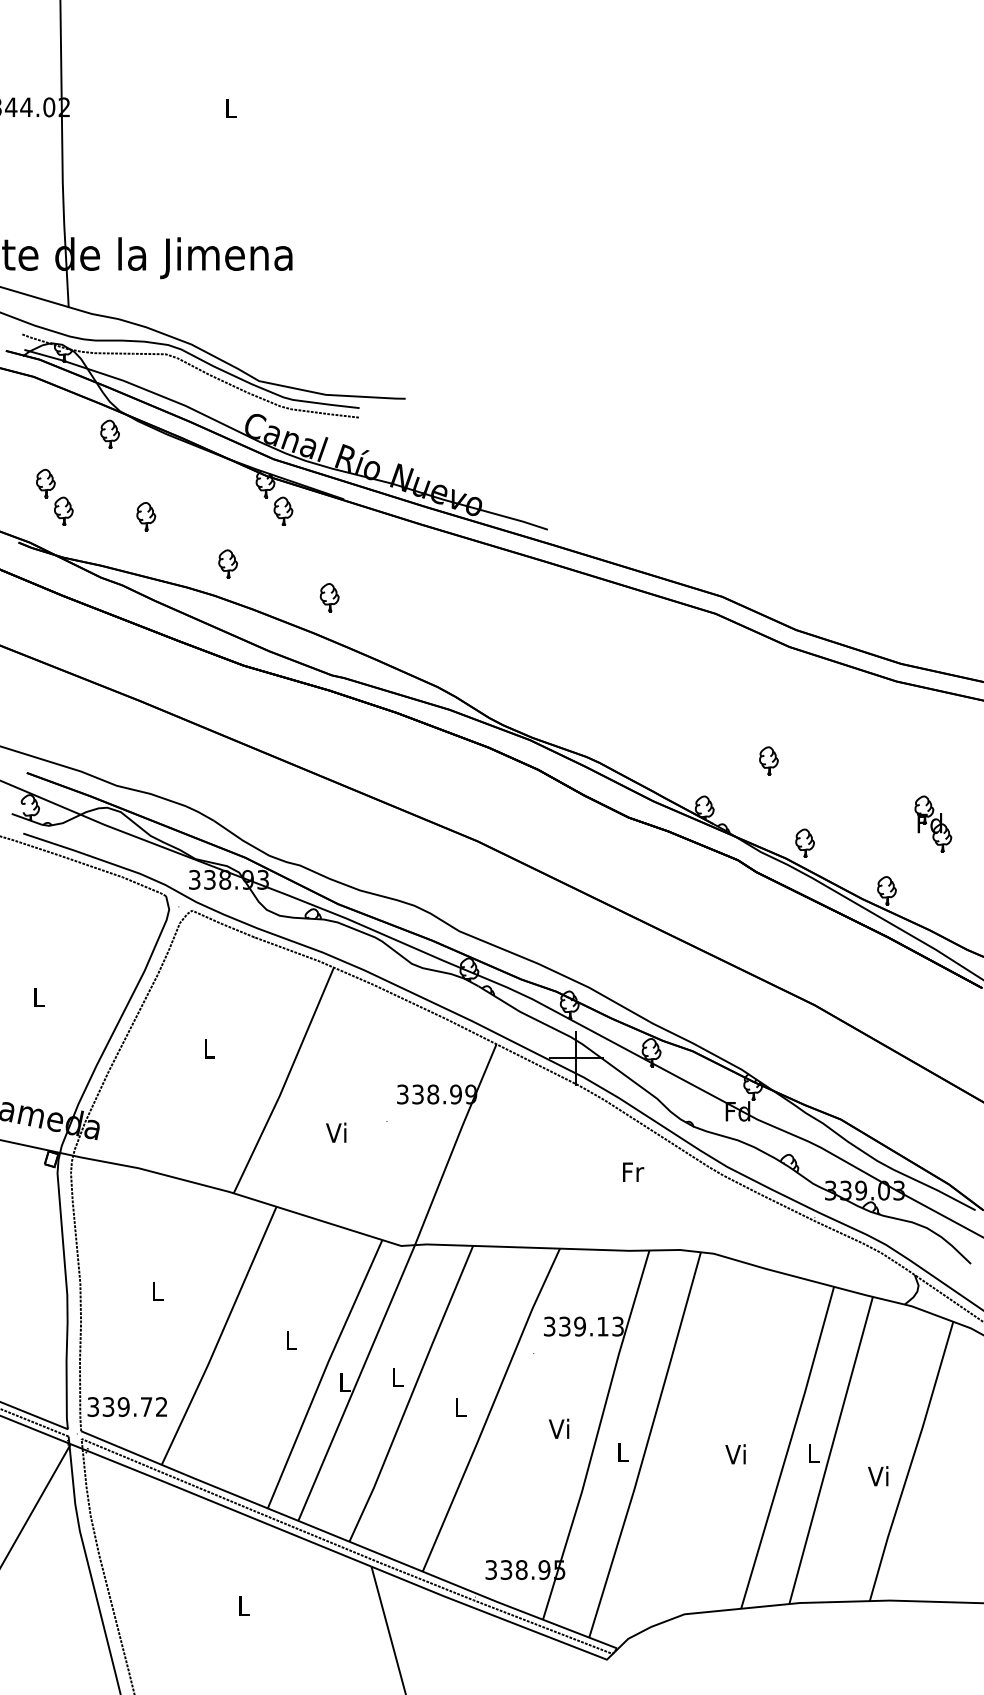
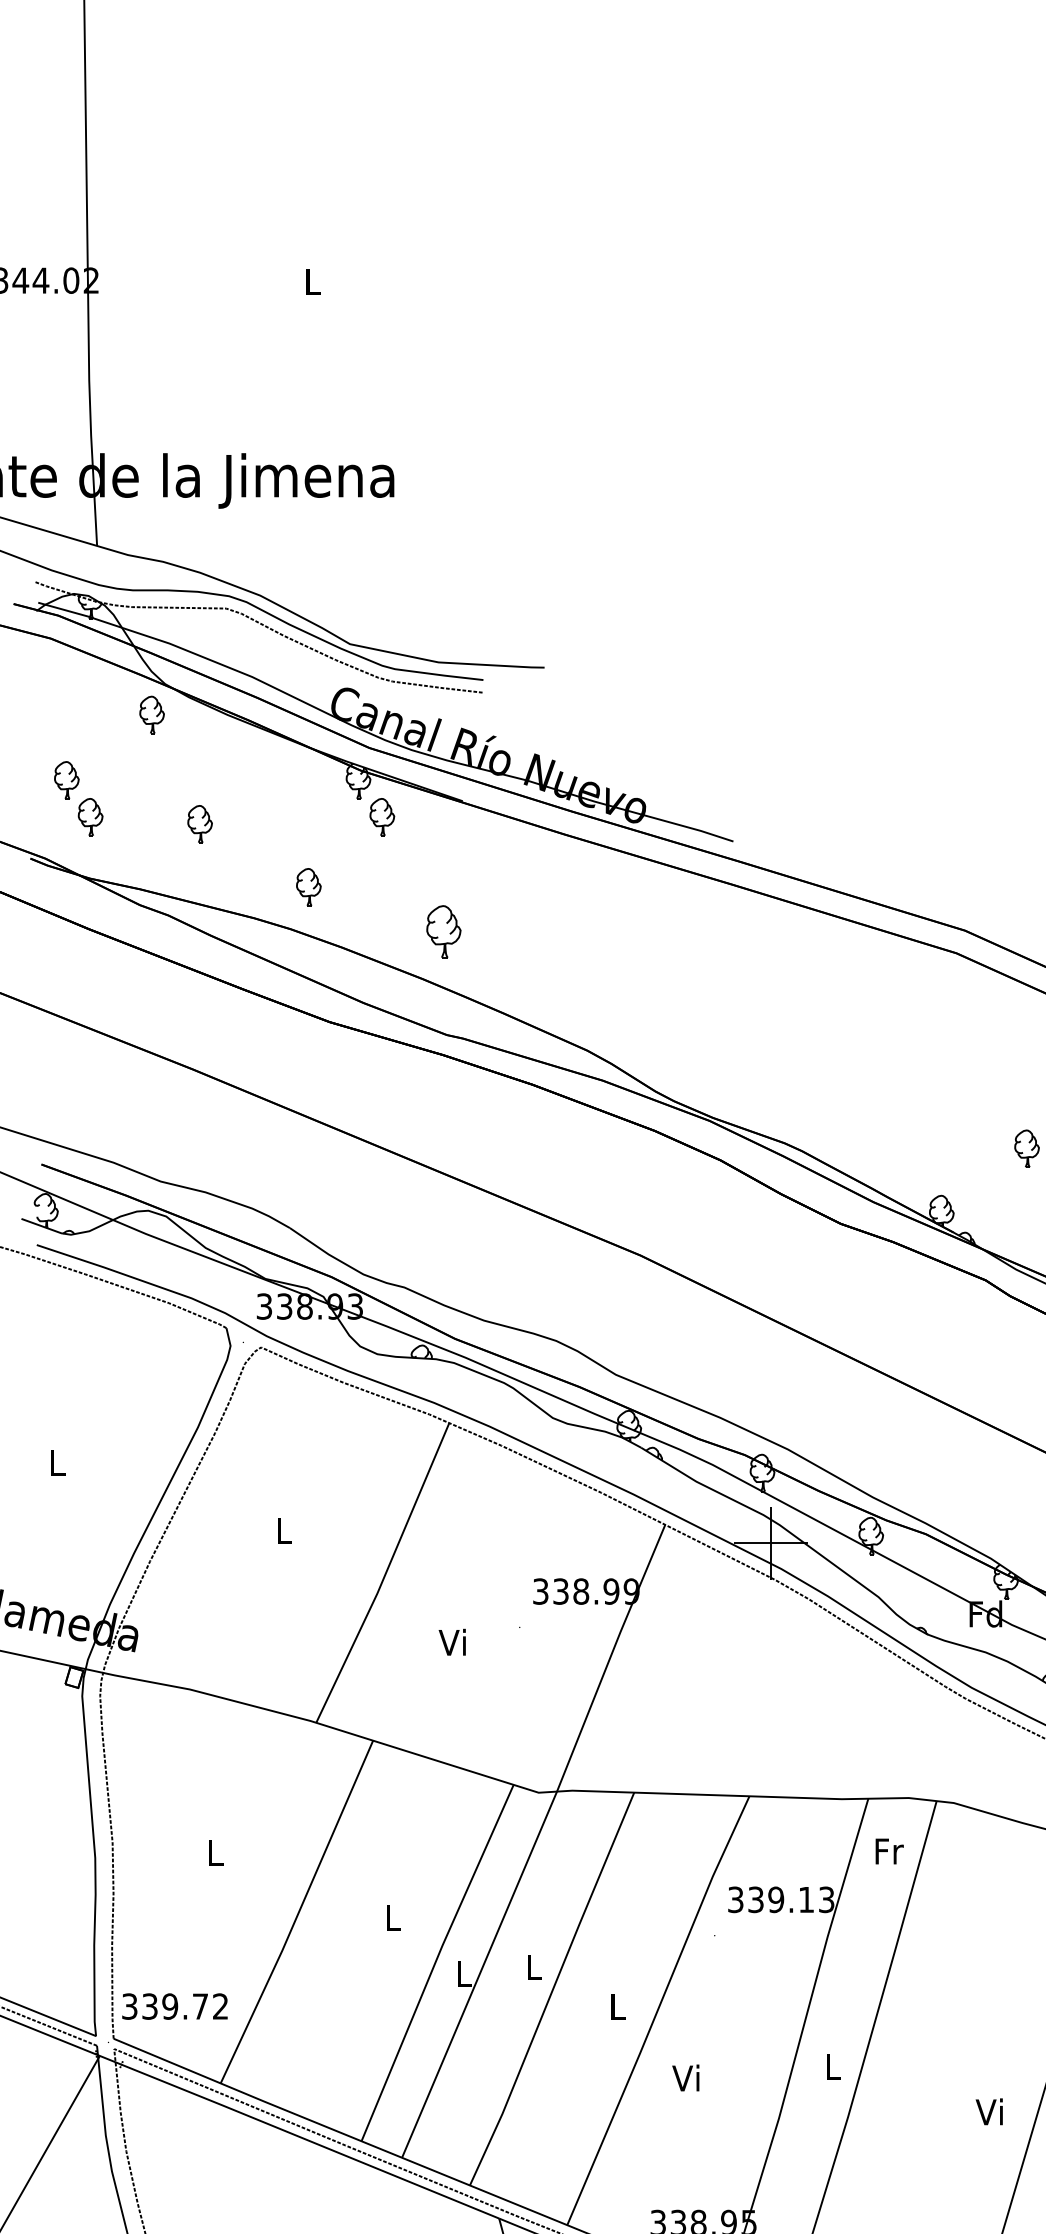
part: (329, 597) -> (443, 931), size x1.4
text: (633, 1171) -> (889, 1850), moved
text: (558, 1428) -> (685, 2077), moved
text: (735, 1454) -> (989, 2112), moved

